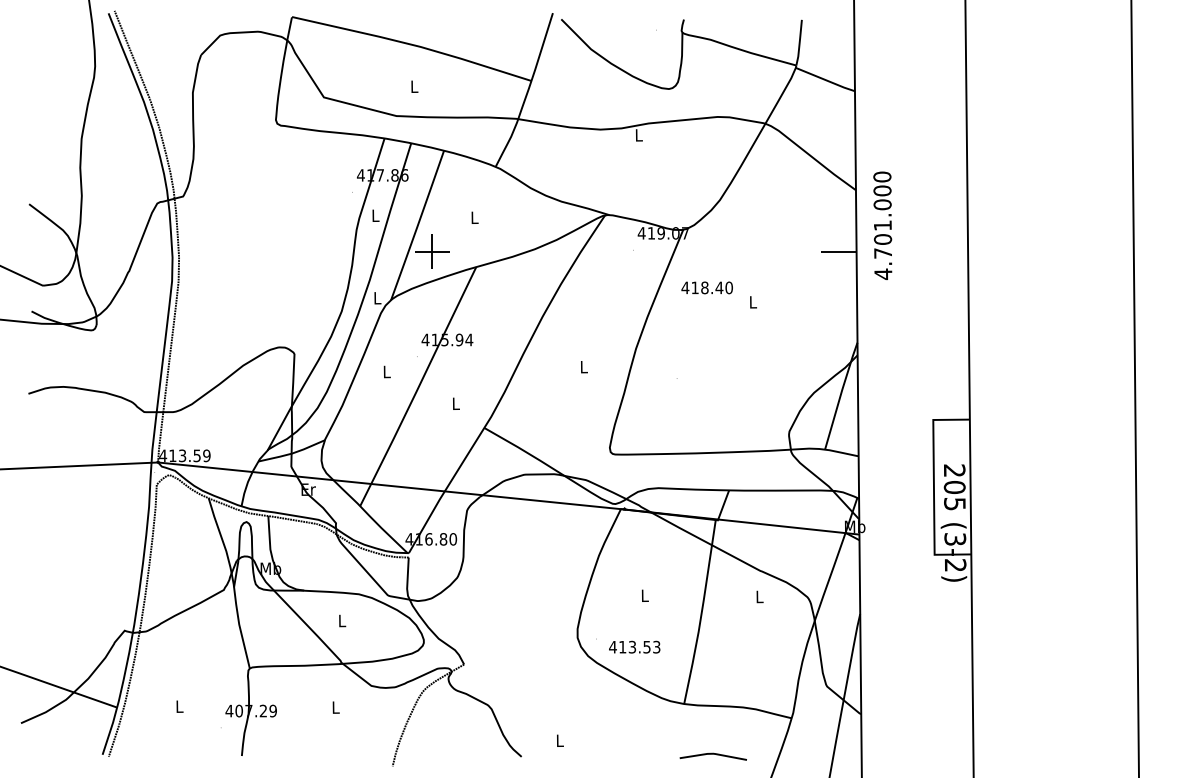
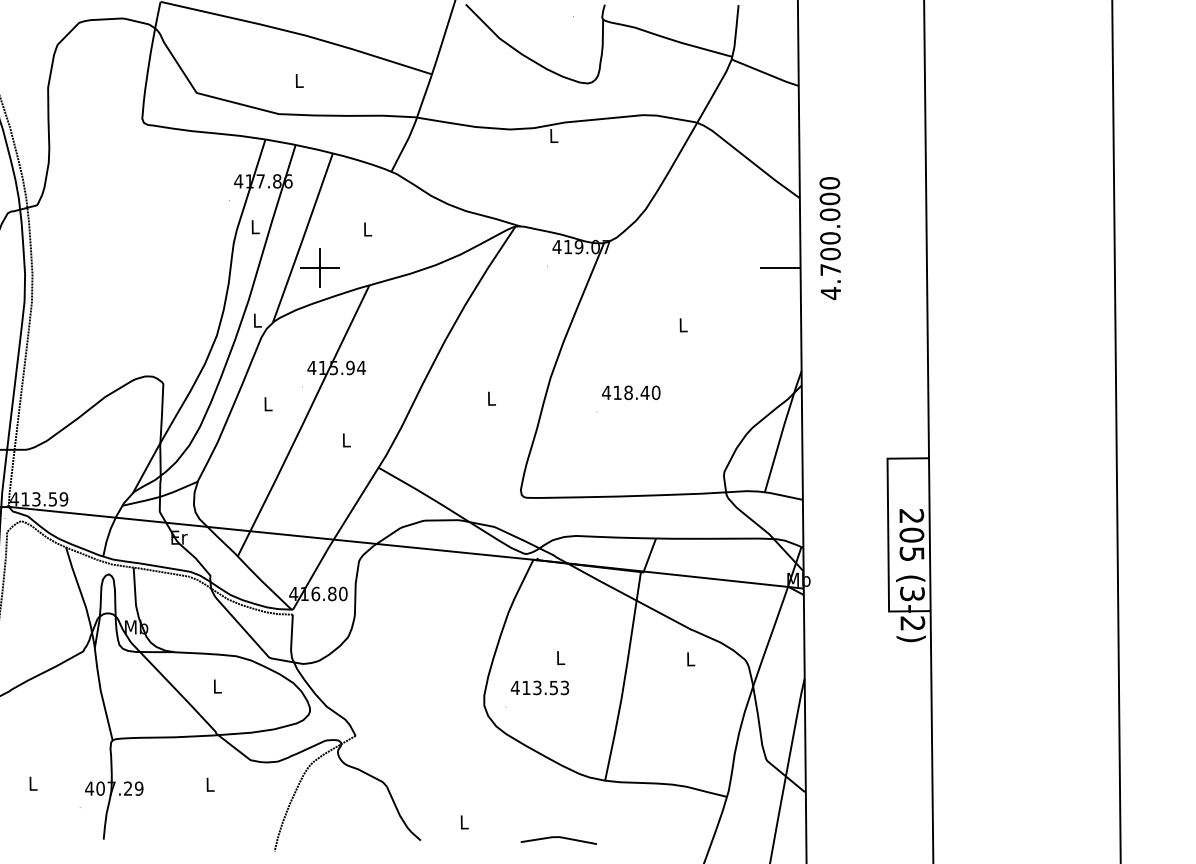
text: (882, 225) -> (829, 238), 4.701.000 -> 4.700.000
text: (706, 287) -> (630, 392), moved
text: (634, 646) -> (539, 687), moved
line: (712, 754) -> (557, 837), moved

